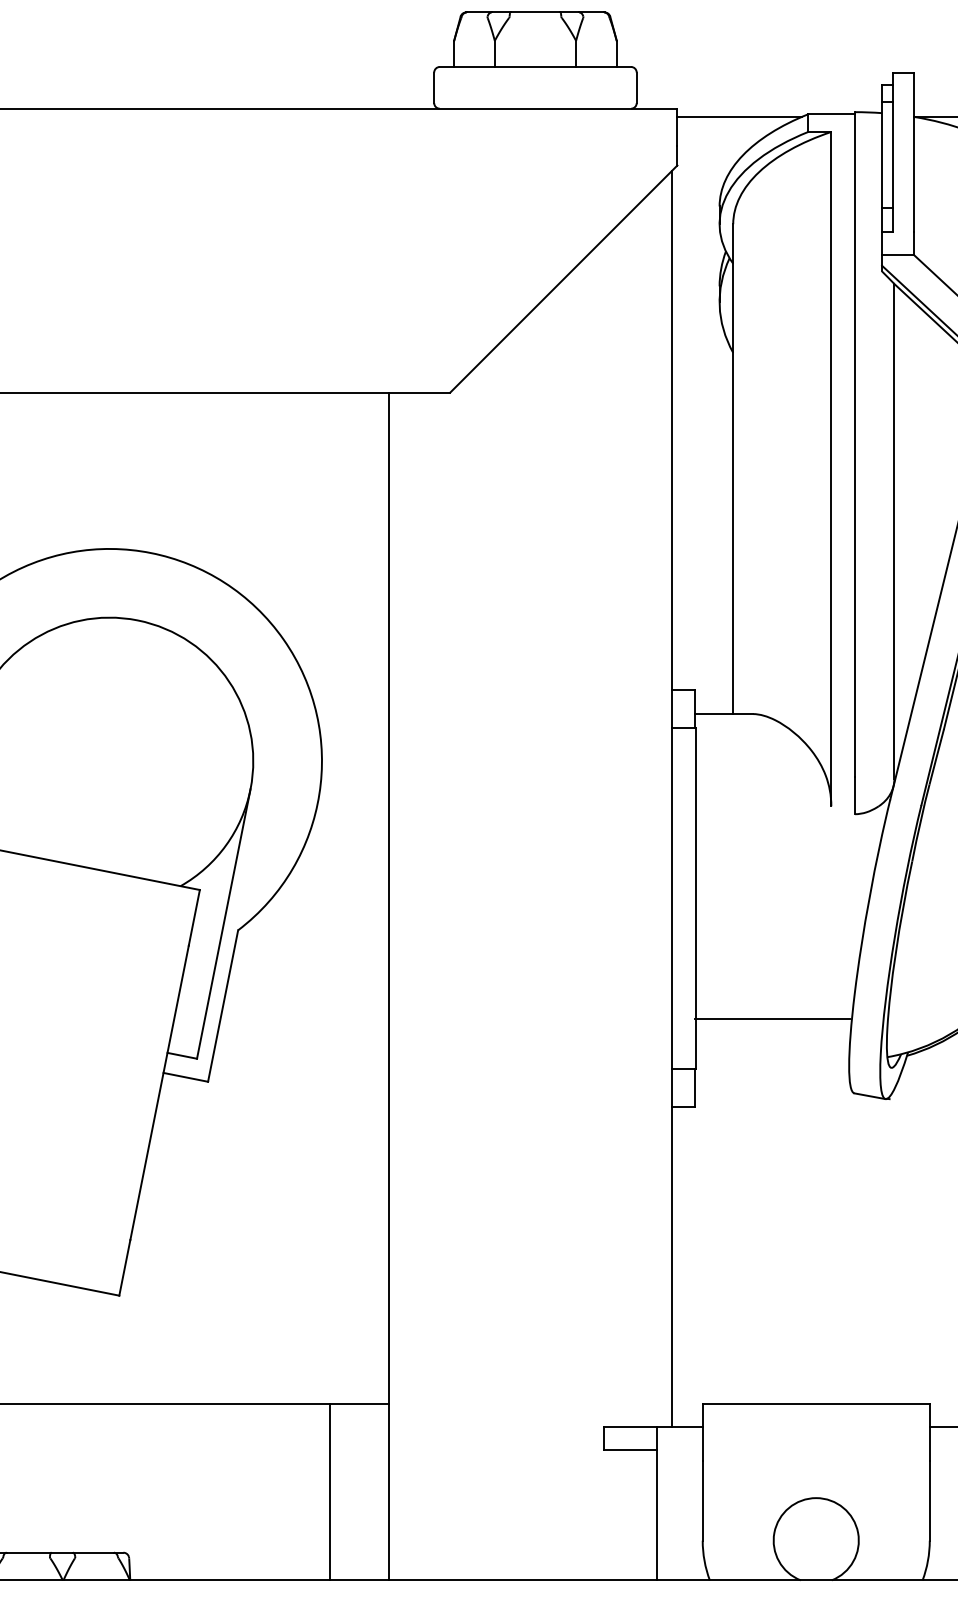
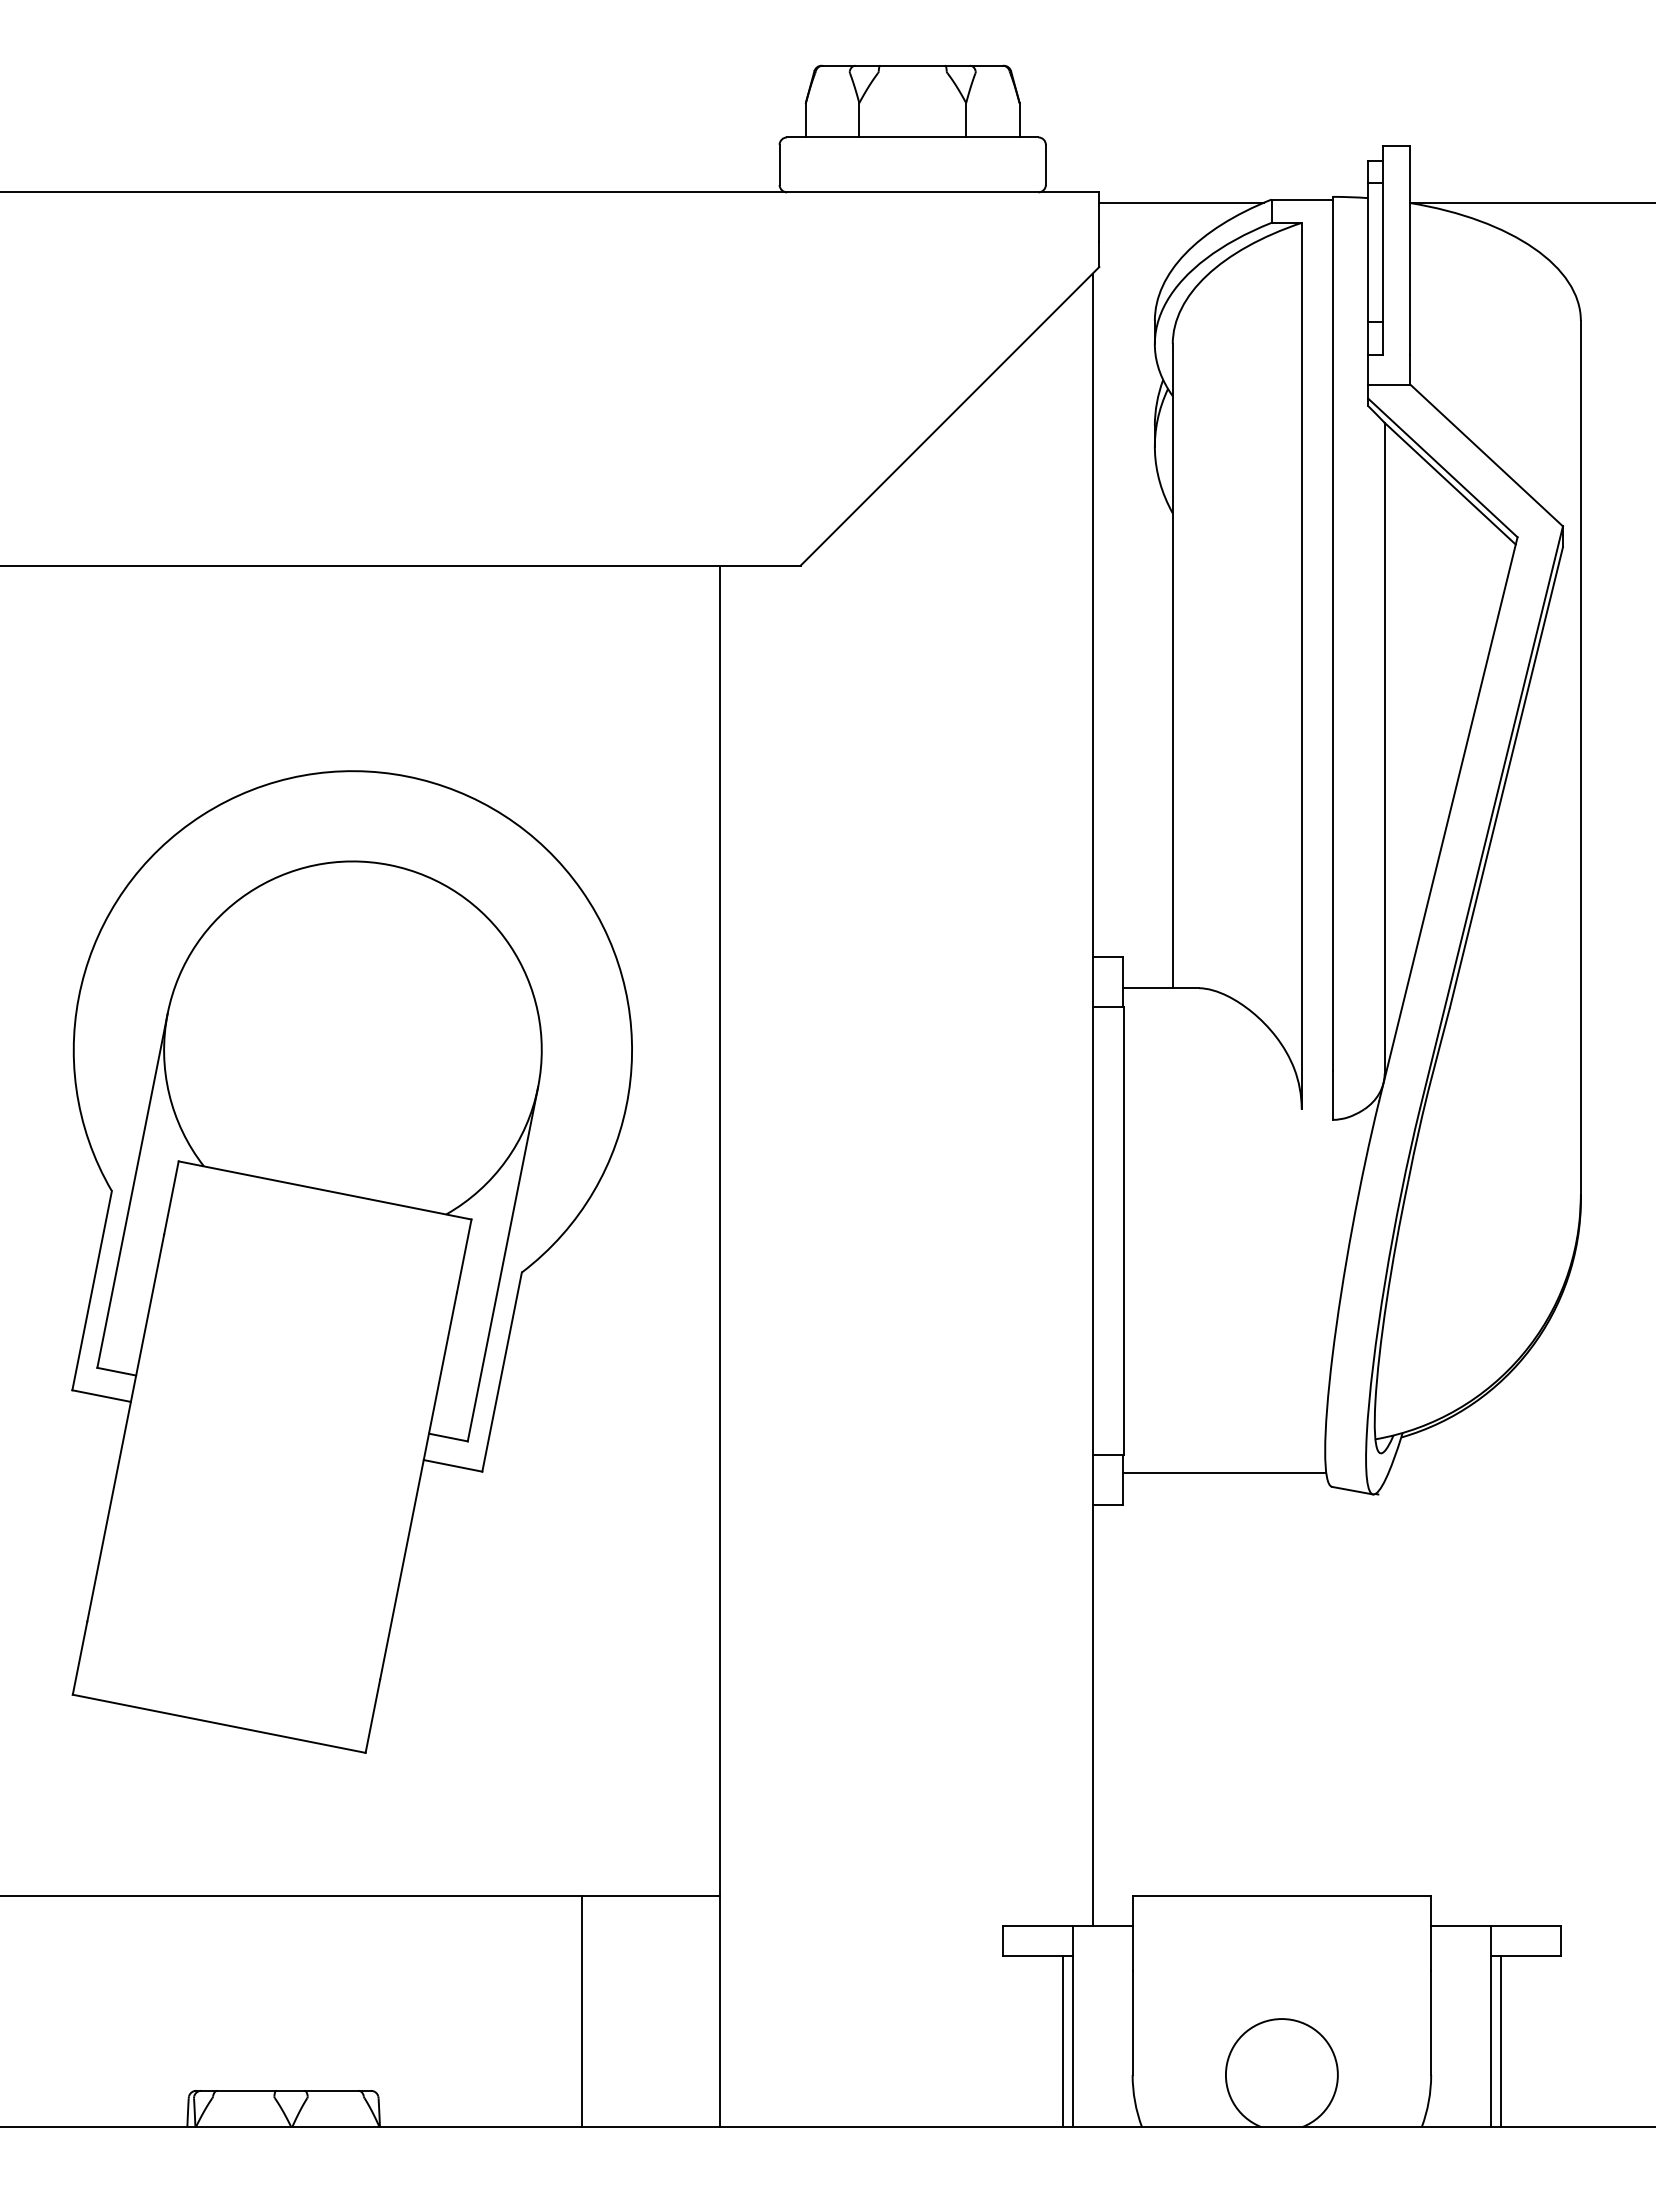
line: (772, 1019) -> (1224, 1473), moved
line: (330, 1492) -> (582, 2011), moved
line: (650, 1515) -> (1063, 2041), added

